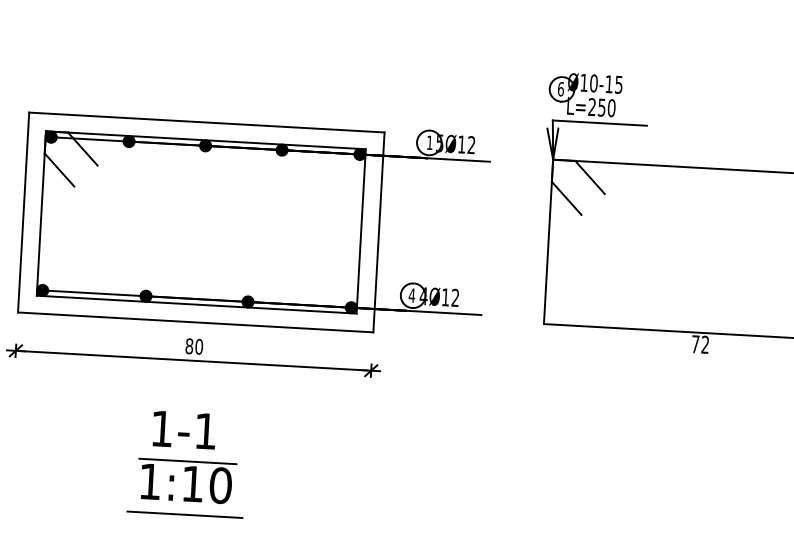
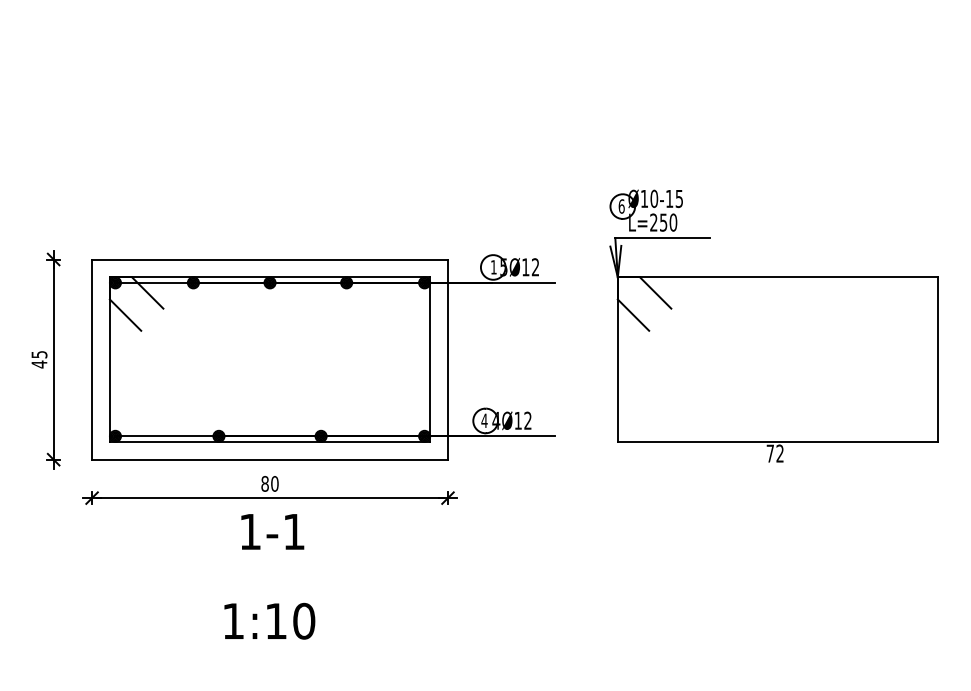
text: (184, 429) -> (272, 531), moved
line: (187, 460) -> (269, 598), removed
line: (184, 514) -> (269, 652), removed

